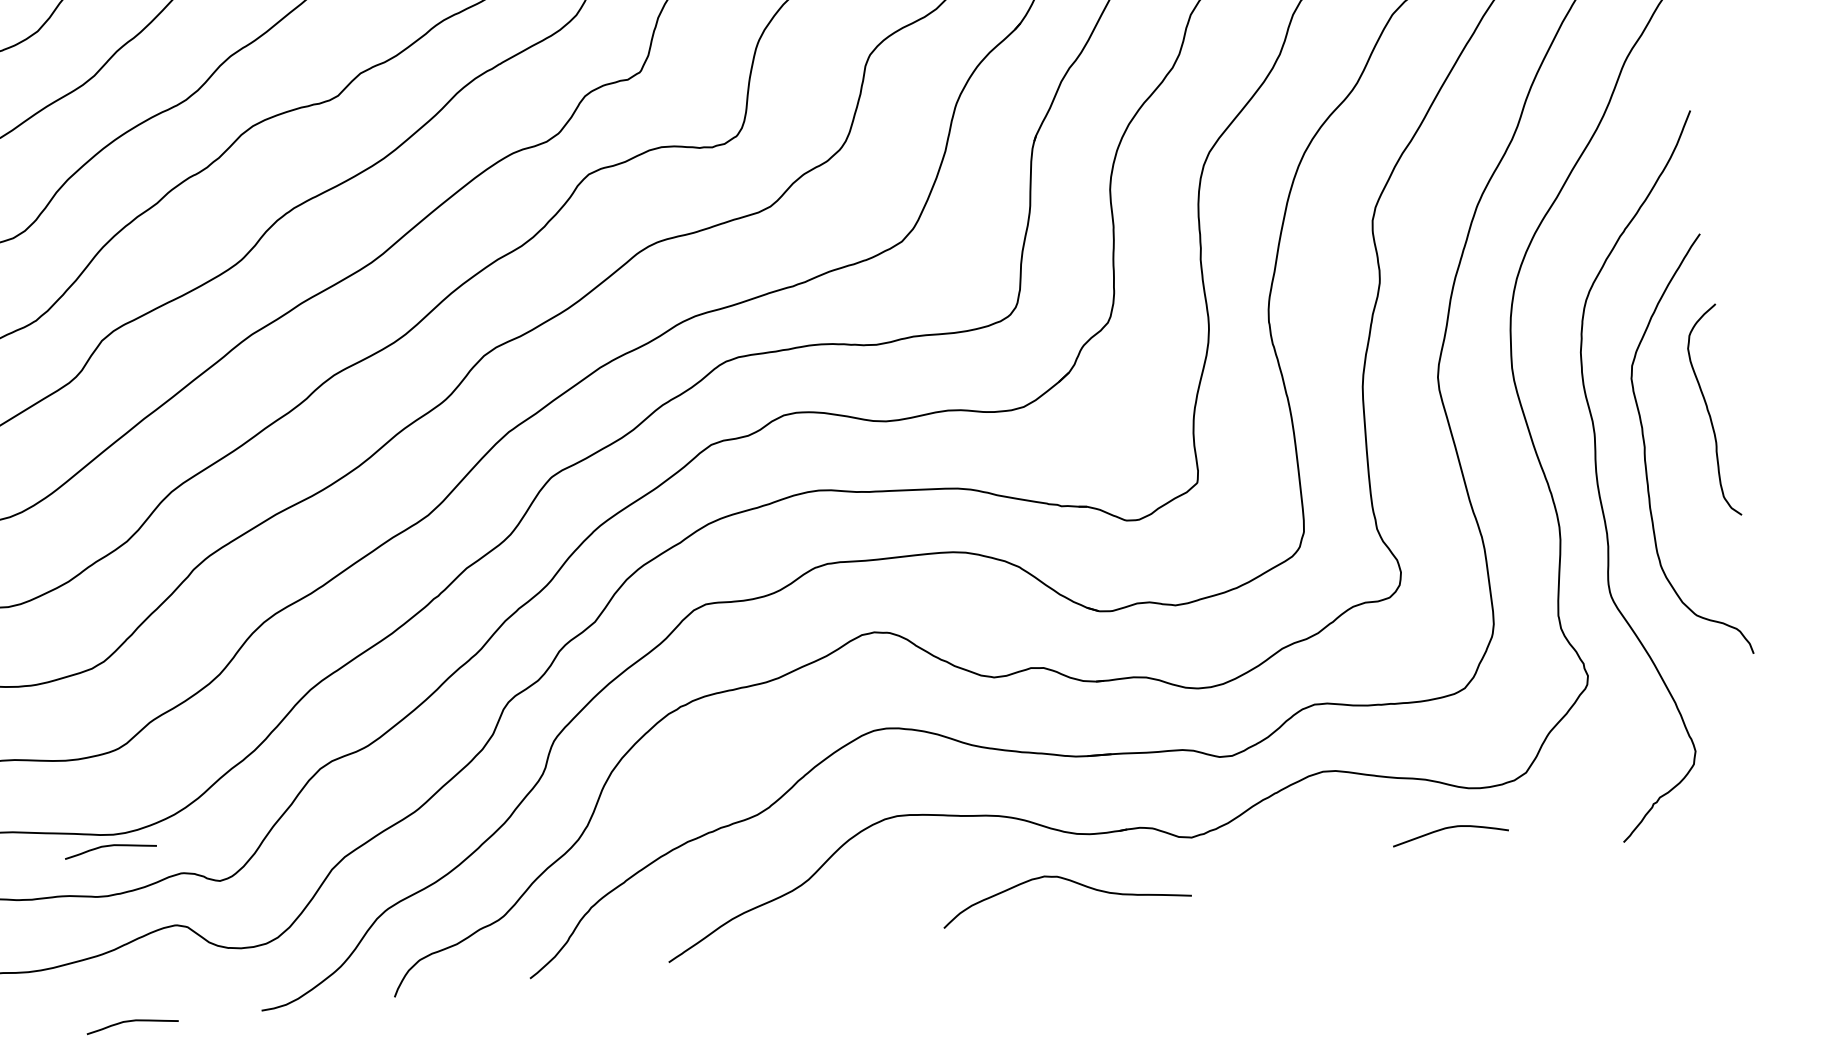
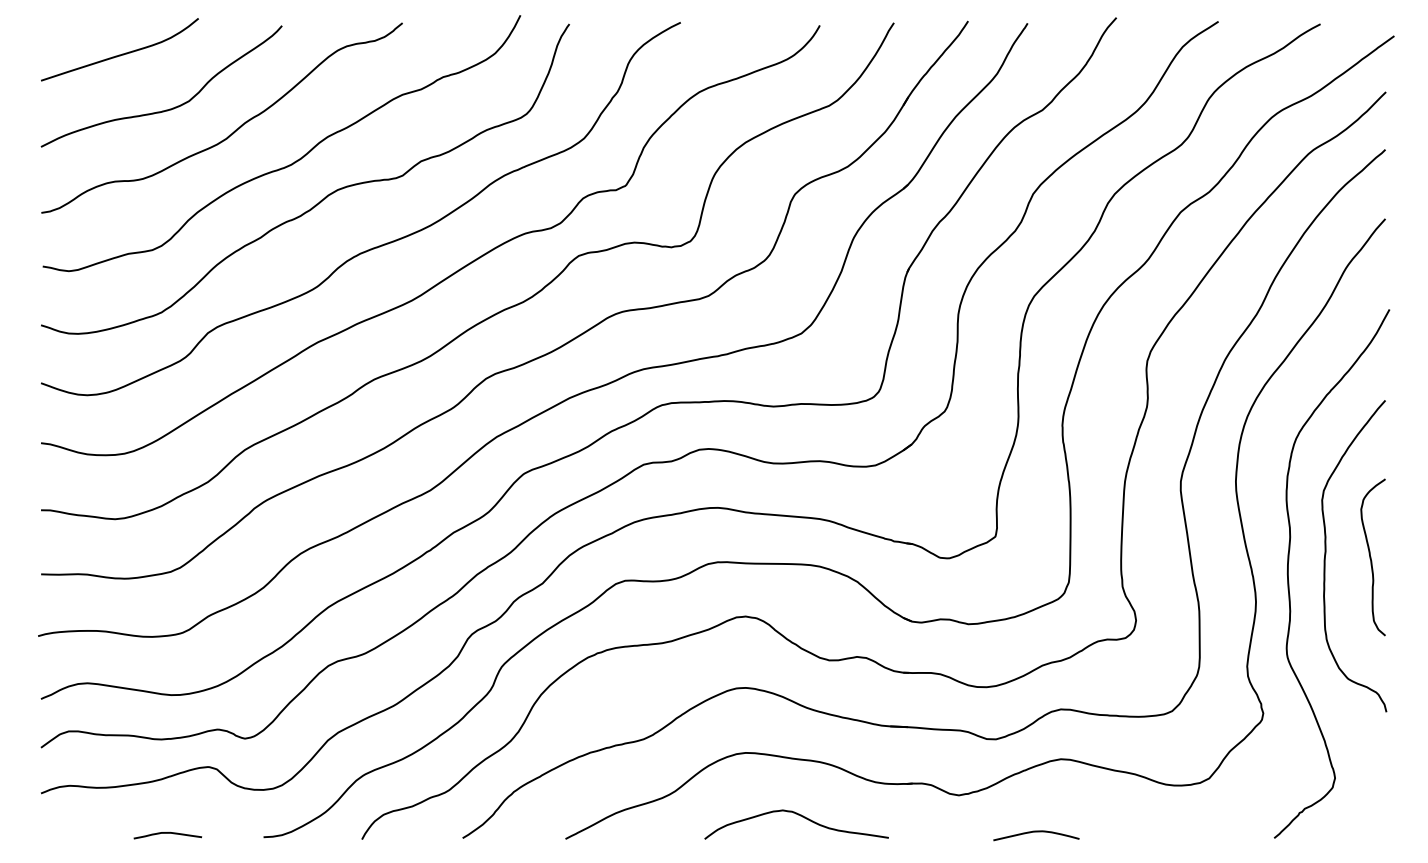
curve: (1709, 411) -> (1371, 557), moved
curve: (1449, 828) -> (1036, 832), moved
curve: (109, 846) -> (167, 703), removed
curve: (1069, 881) -> (800, 816), moved

